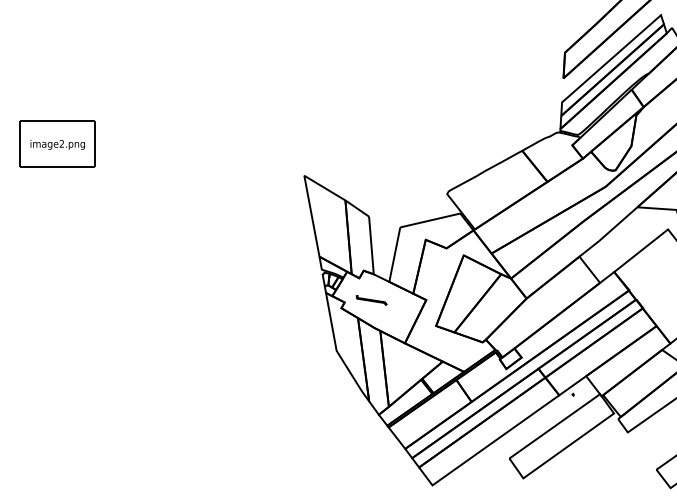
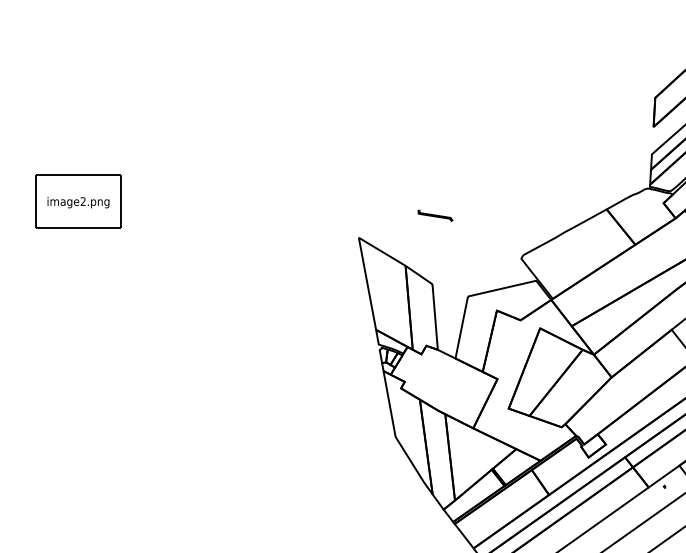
part: (371, 300) -> (435, 215), moved

